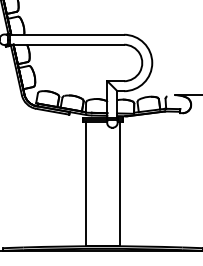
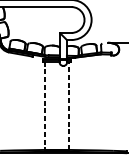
line: (119, 183) -> (68, 105), solid -> dashed
line: (86, 184) -> (44, 106), solid -> dashed

